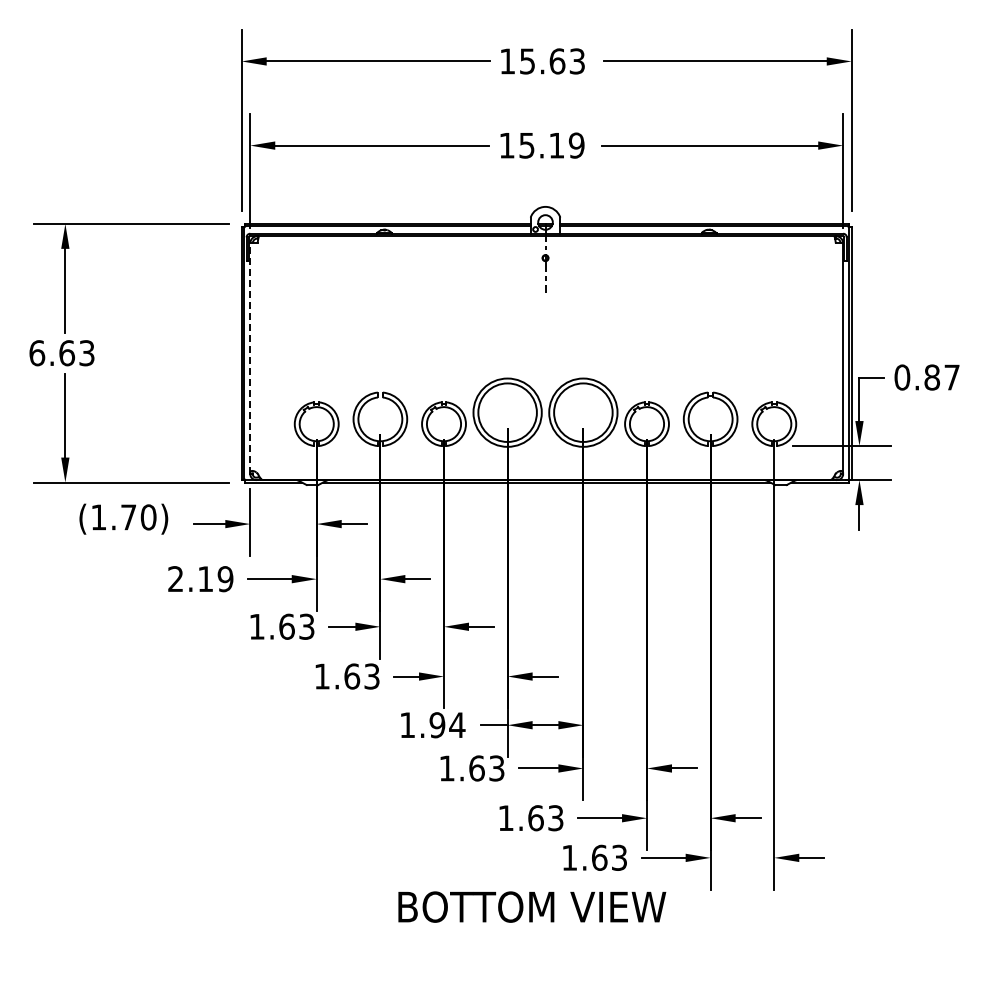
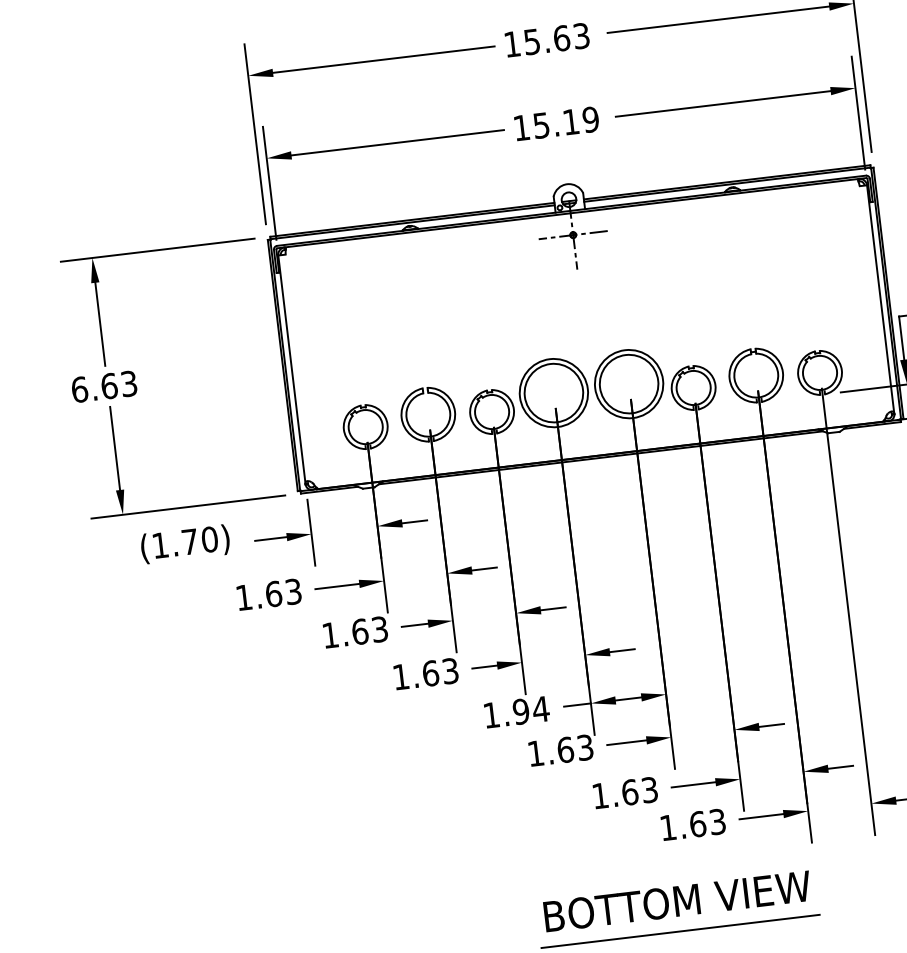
line: (545, 258) -> (573, 235), added
line: (250, 358) -> (292, 369), dashed -> solid
text: (200, 579) -> (268, 595), 2.19 -> 1.63
text: (532, 906) -> (677, 900), moved
line: (569, 962) -> (680, 931), added

